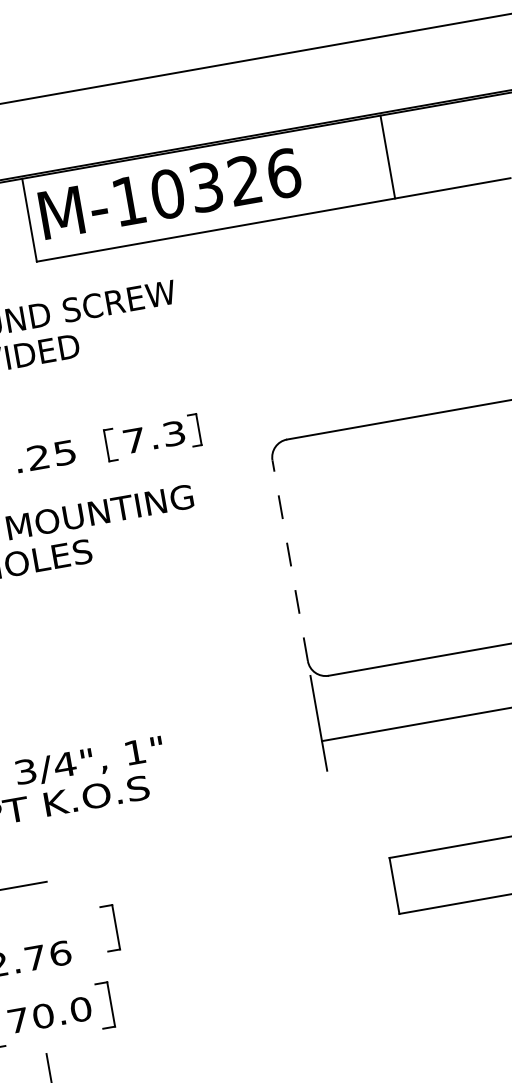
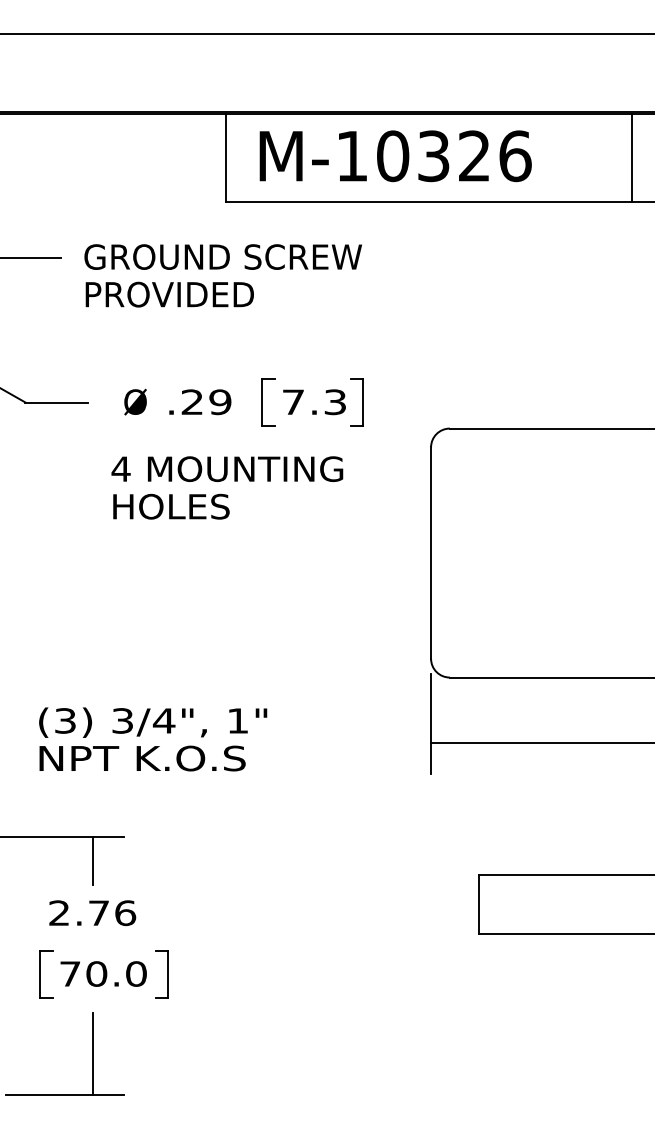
line: (387, 156) -> (631, 157), moved
text: (170, 193) -> (395, 156), moved
part: (194, 430) -> (356, 402), size x1.43
part: (110, 445) -> (268, 402), size x1.43
text: (65, 452) -> (220, 401), .25 -> .29
line: (290, 561) -> (431, 553), dashed -> solid
line: (21, 909) -> (93, 861), added
part: (109, 928) -> (180, 896), removed

